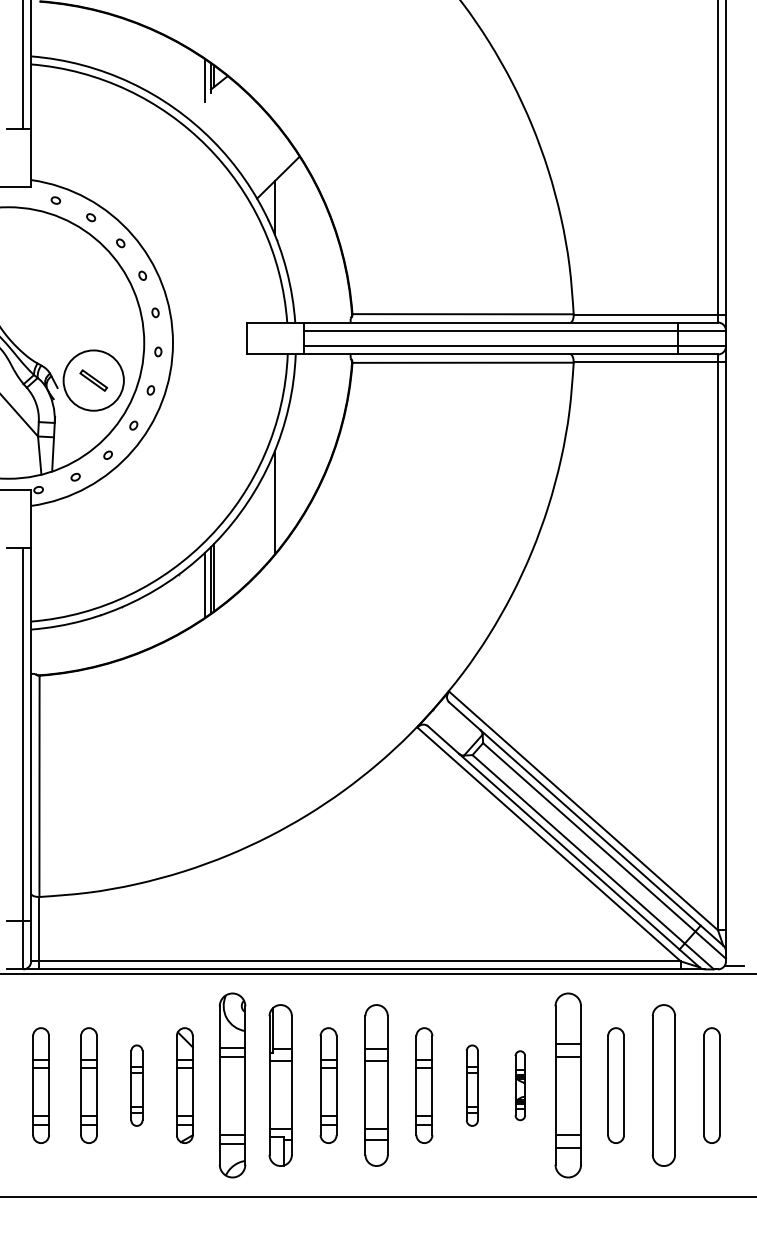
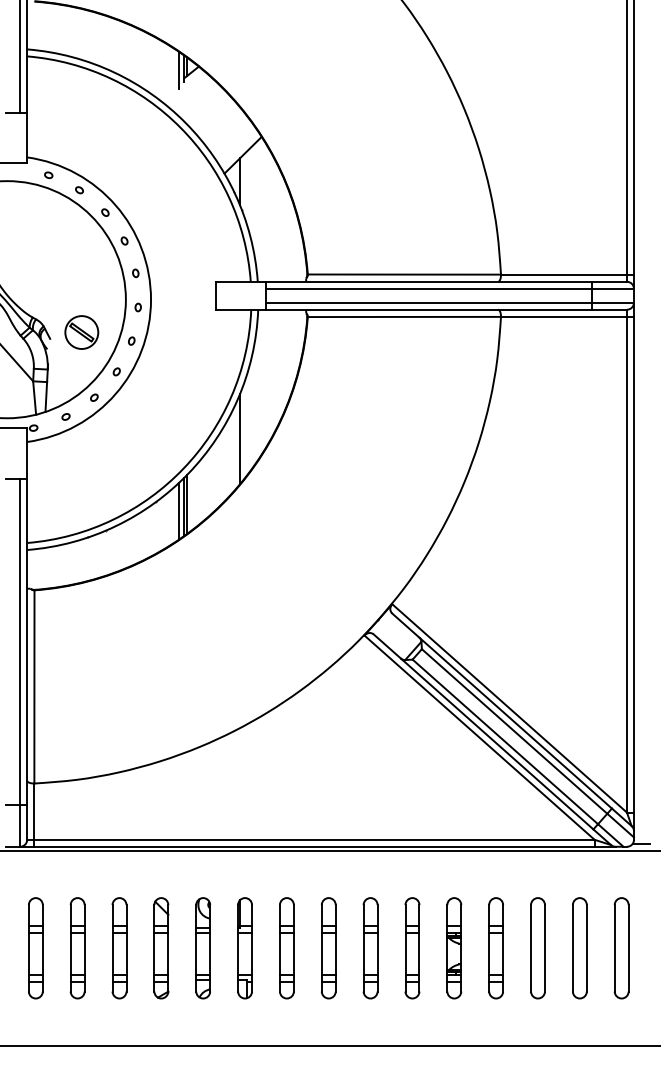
circle: (93, 380) -> (81, 332), size x0.62
part: (136, 1085) -> (119, 948), size x1.43
part: (233, 1085) -> (203, 948), size x0.62
part: (280, 1085) -> (244, 948), size x0.71
part: (376, 1085) -> (328, 948), size x0.71
part: (472, 1085) -> (412, 948), size x1.43
part: (520, 1085) -> (454, 948), size x1.67
part: (567, 1085) -> (495, 948), size x0.62
part: (663, 1085) -> (579, 948), size x0.71

